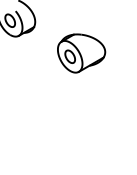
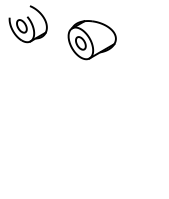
part: (80, 53) -> (91, 40), moved

